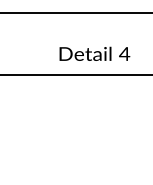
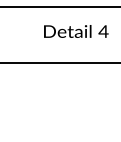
text: (94, 53) -> (75, 31), moved

